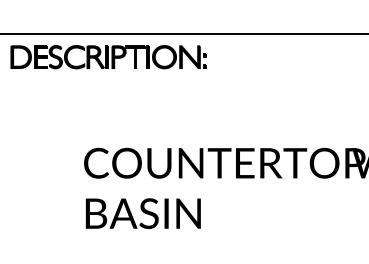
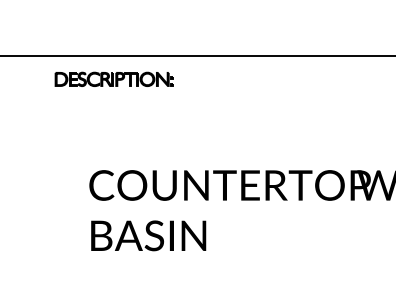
part: (108, 57) -> (113, 79), size x0.6

